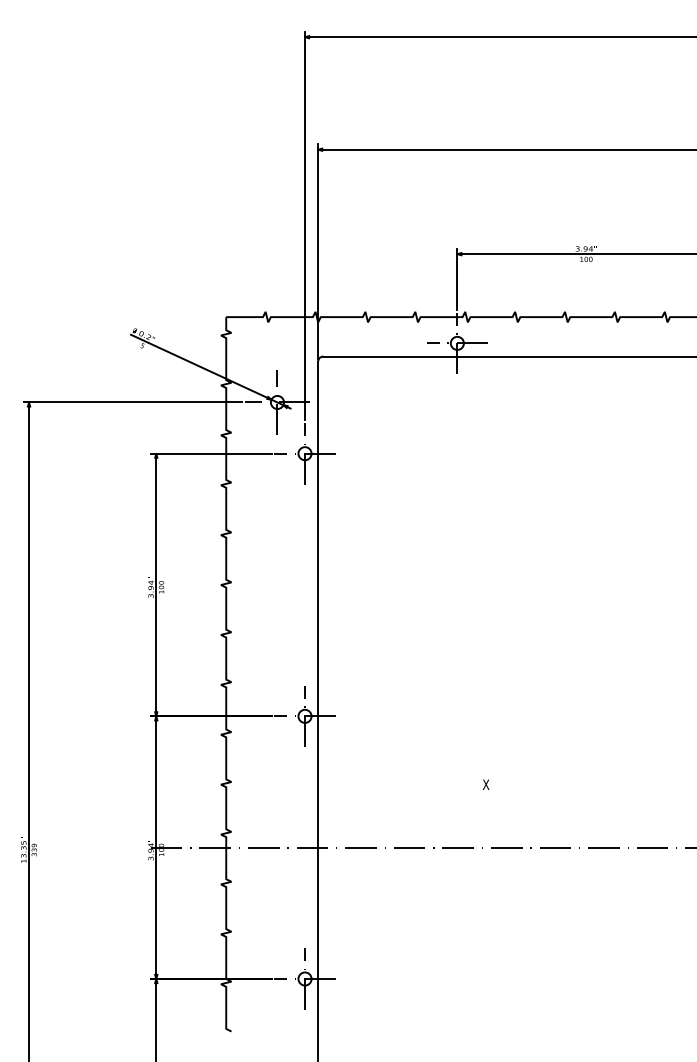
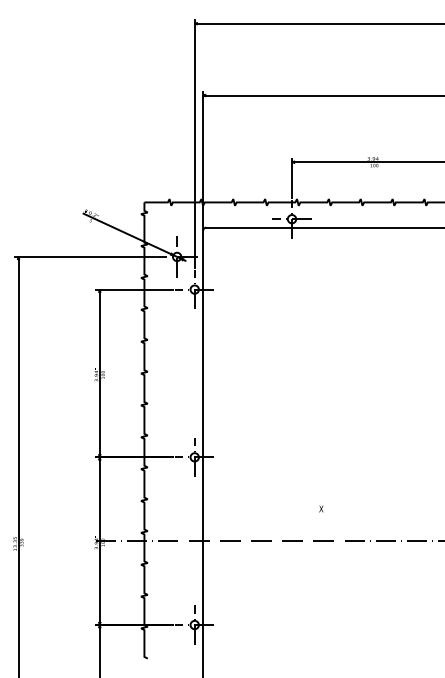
text: (486, 783) -> (321, 508), moved

